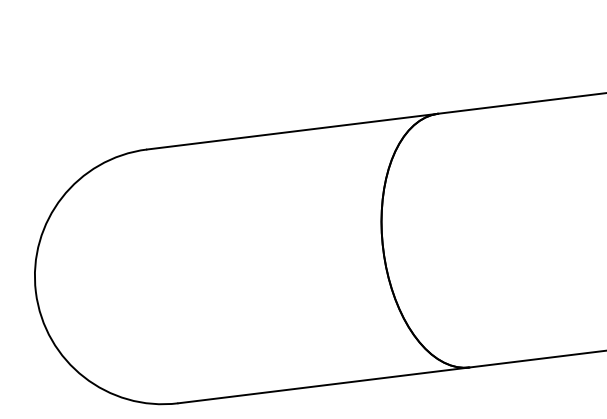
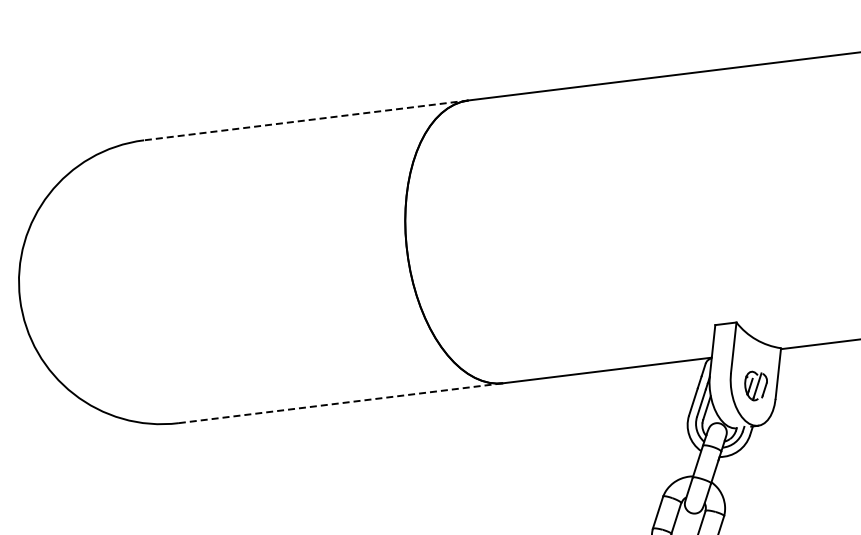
line: (291, 131) -> (305, 120), solid -> dashed
line: (324, 385) -> (341, 403), solid -> dashed

